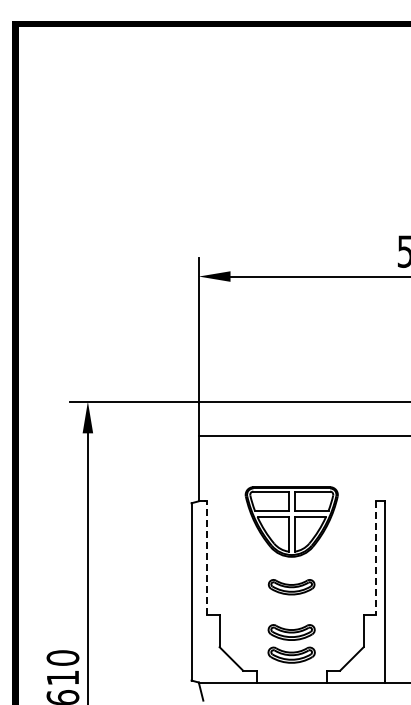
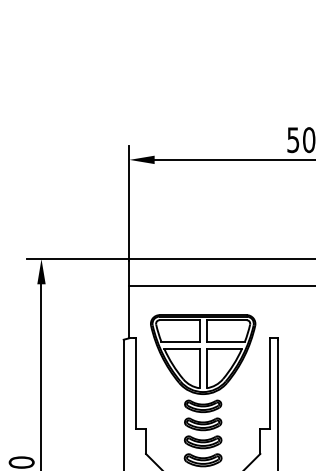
part: (291, 521) -> (203, 354), size x1.43
line: (206, 557) -> (135, 382), dashed -> solid
line: (376, 558) -> (270, 383), dashed -> solid
part: (291, 609) -> (203, 424), added

